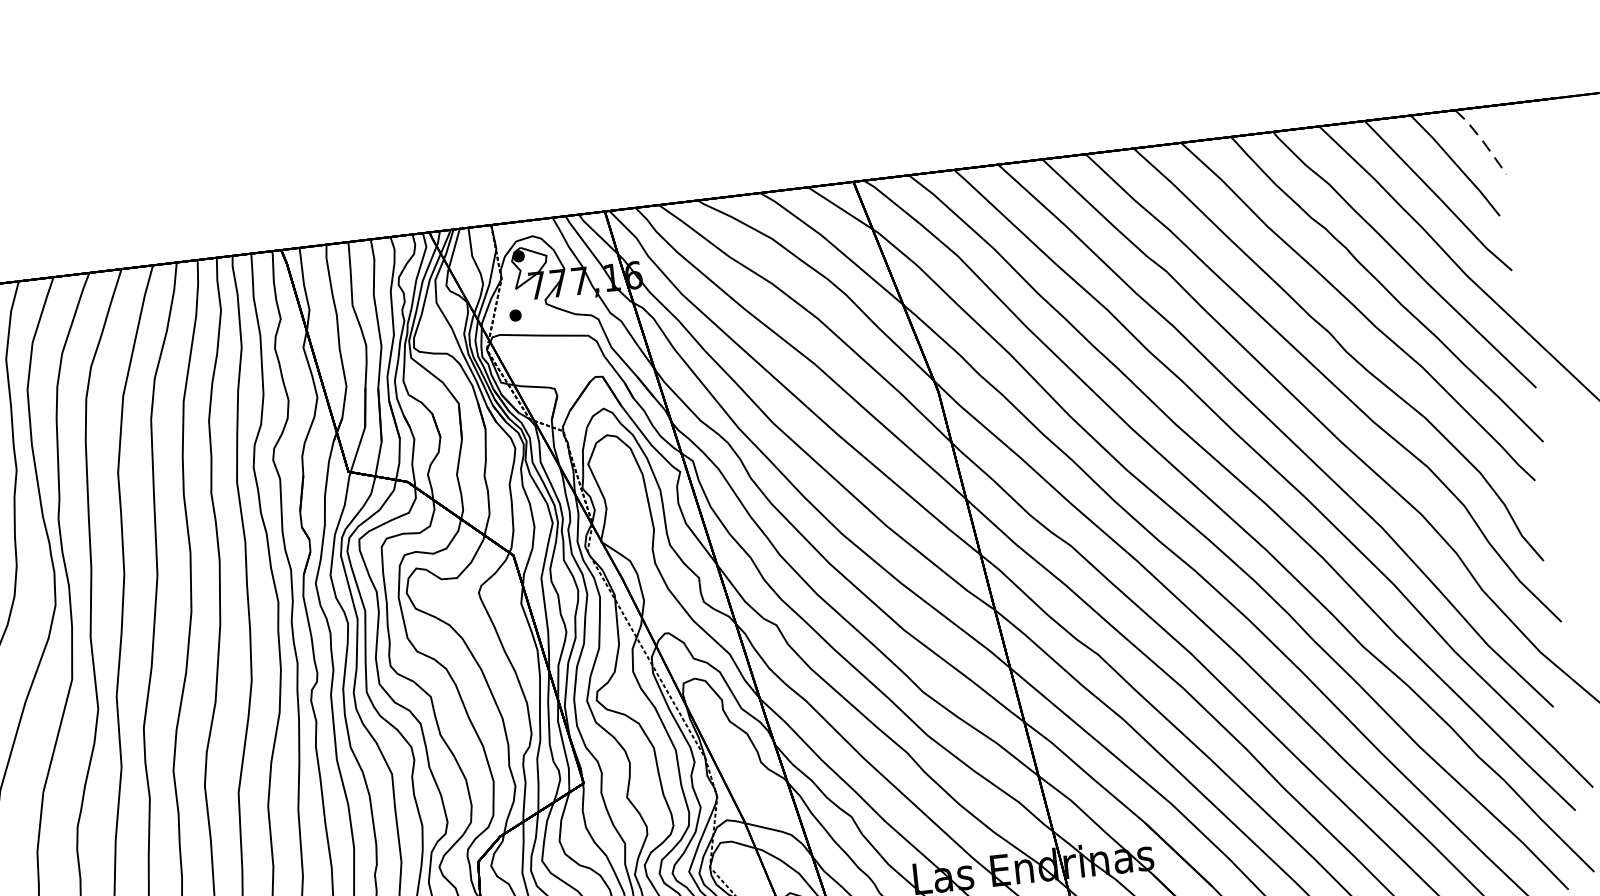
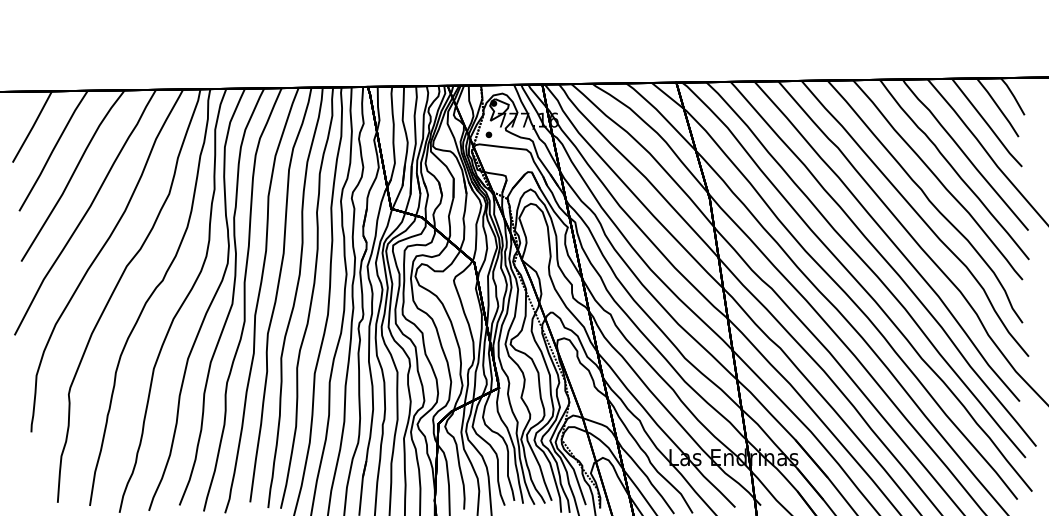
line: (1482, 141) -> (1013, 96), dashed -> solid

